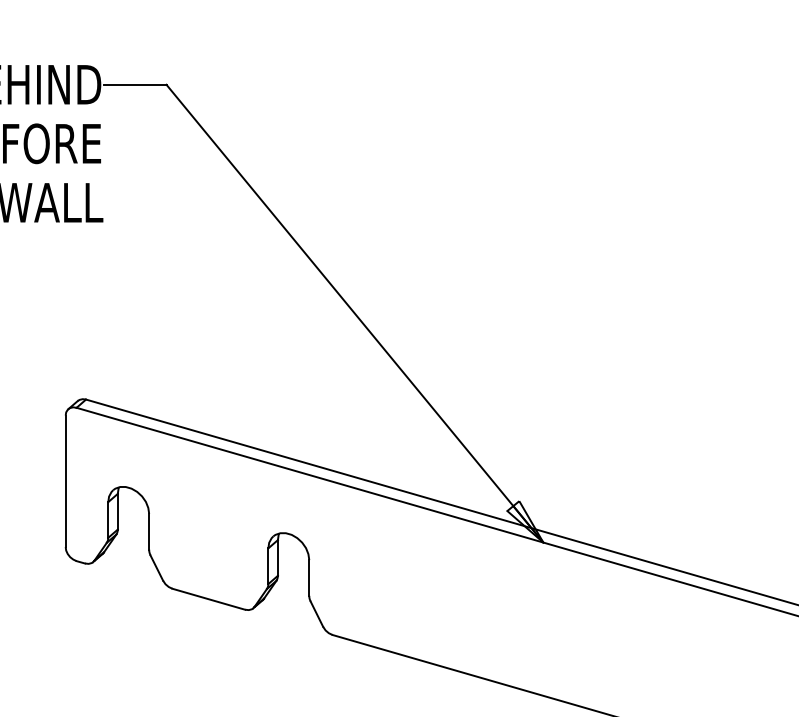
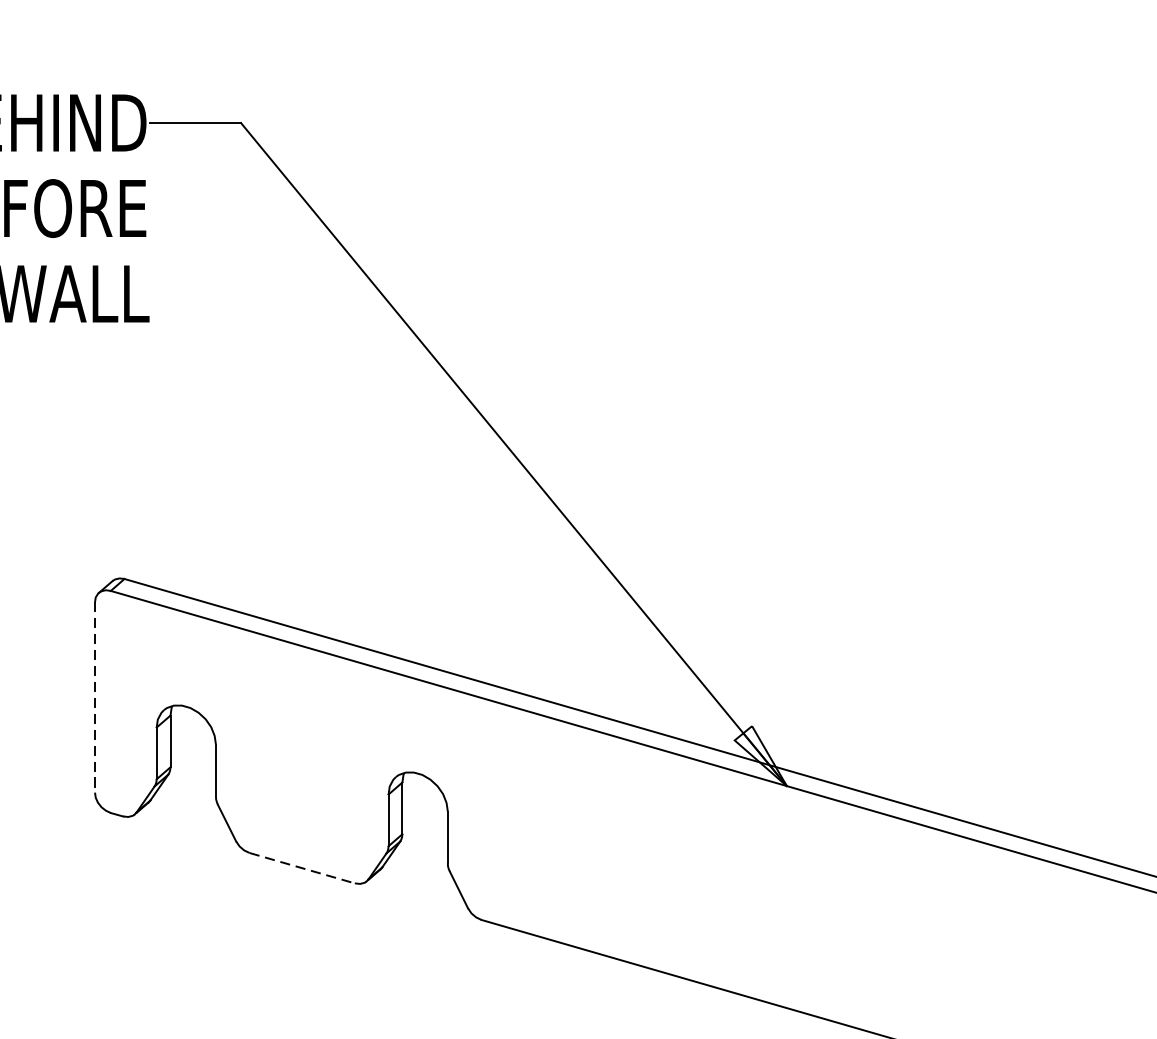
line: (65, 481) -> (94, 697), solid -> dashed
line: (208, 599) -> (301, 868), solid -> dashed

